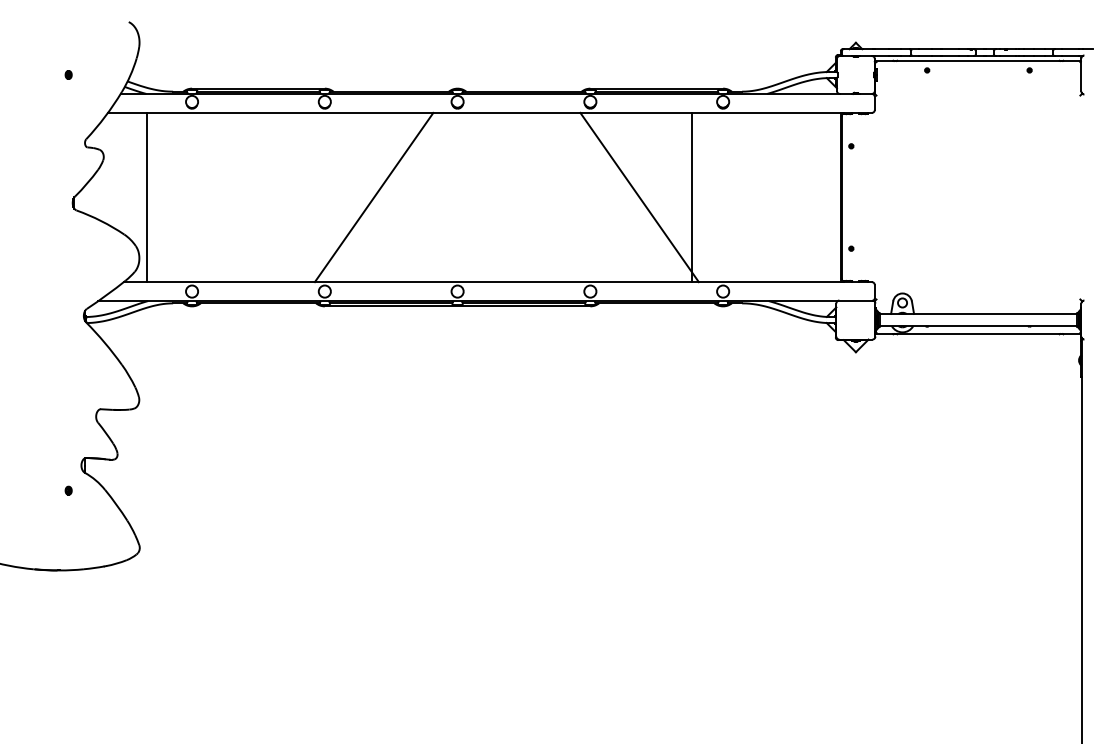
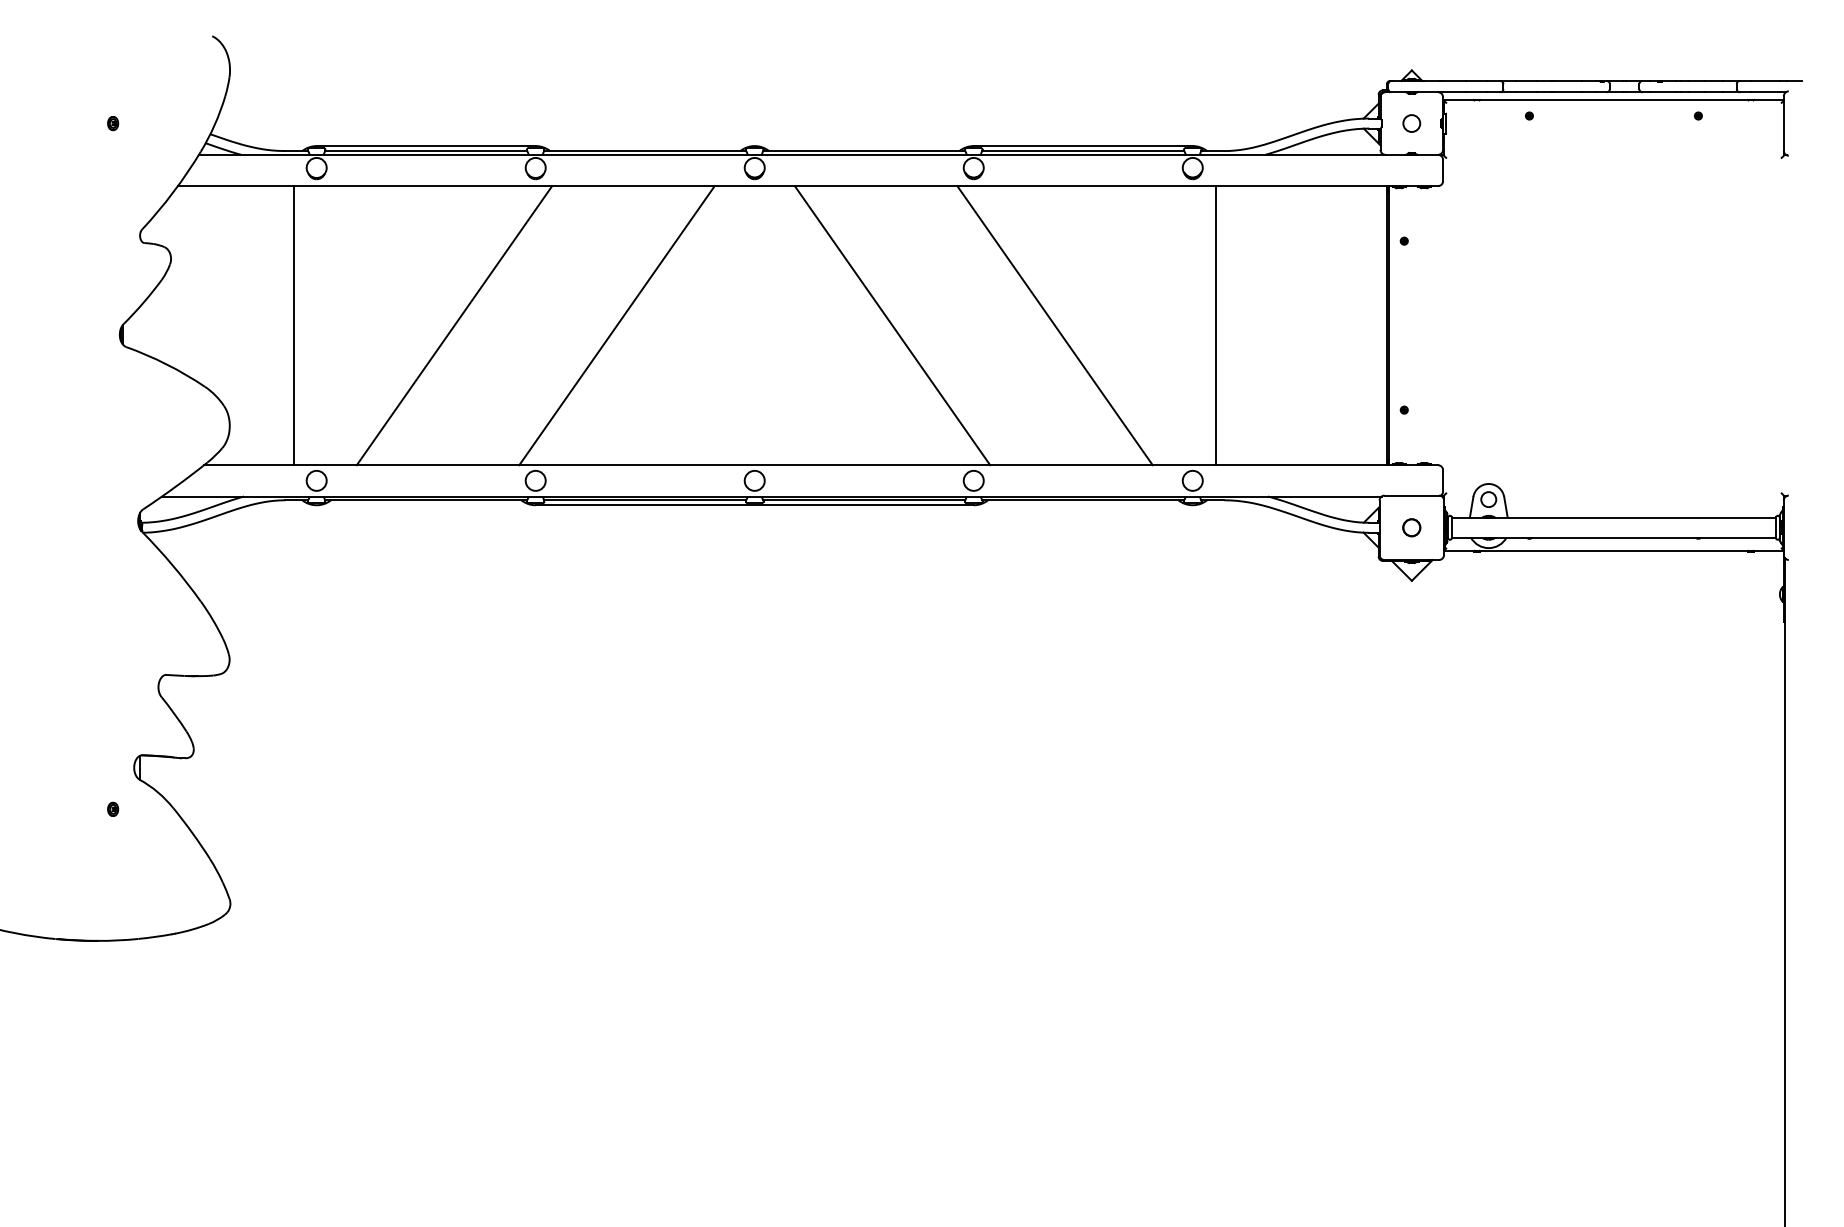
circle: (855, 74) -> (1411, 122), added
line: (147, 197) -> (294, 325), moved
line: (275, 197) -> (454, 325), added
line: (540, 197) -> (891, 325), added
line: (692, 197) -> (1216, 325), moved
circle: (855, 320) -> (1411, 528), added

